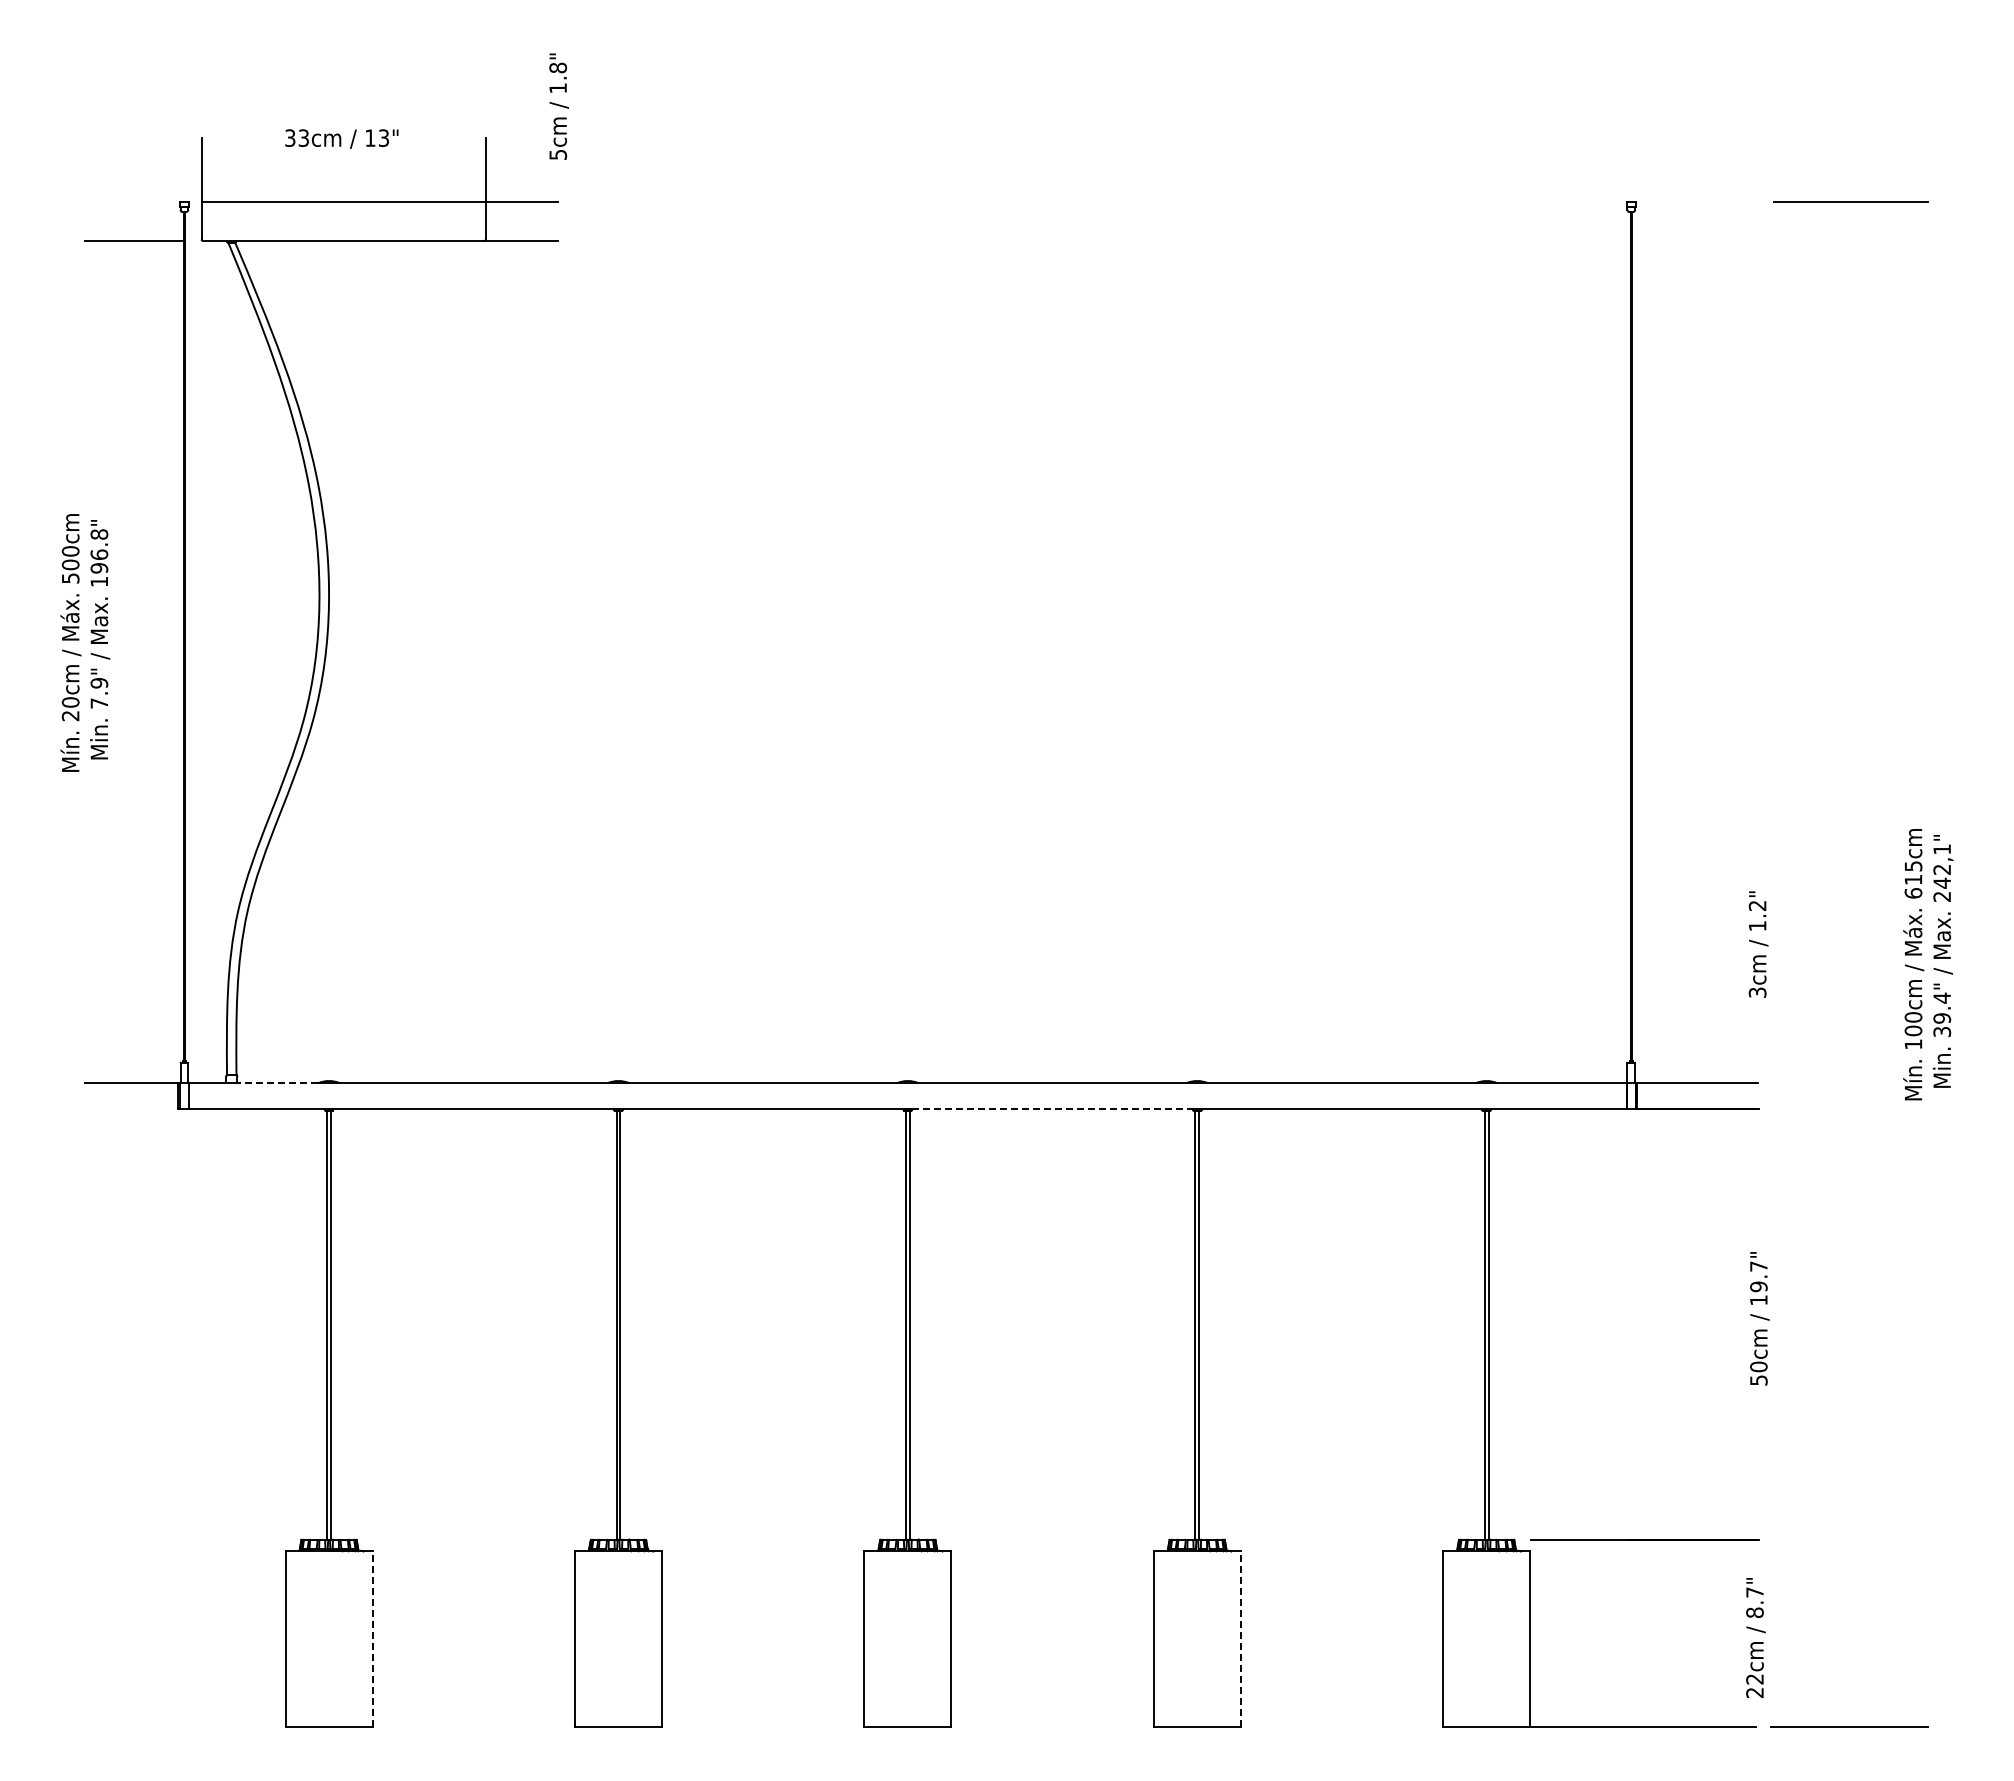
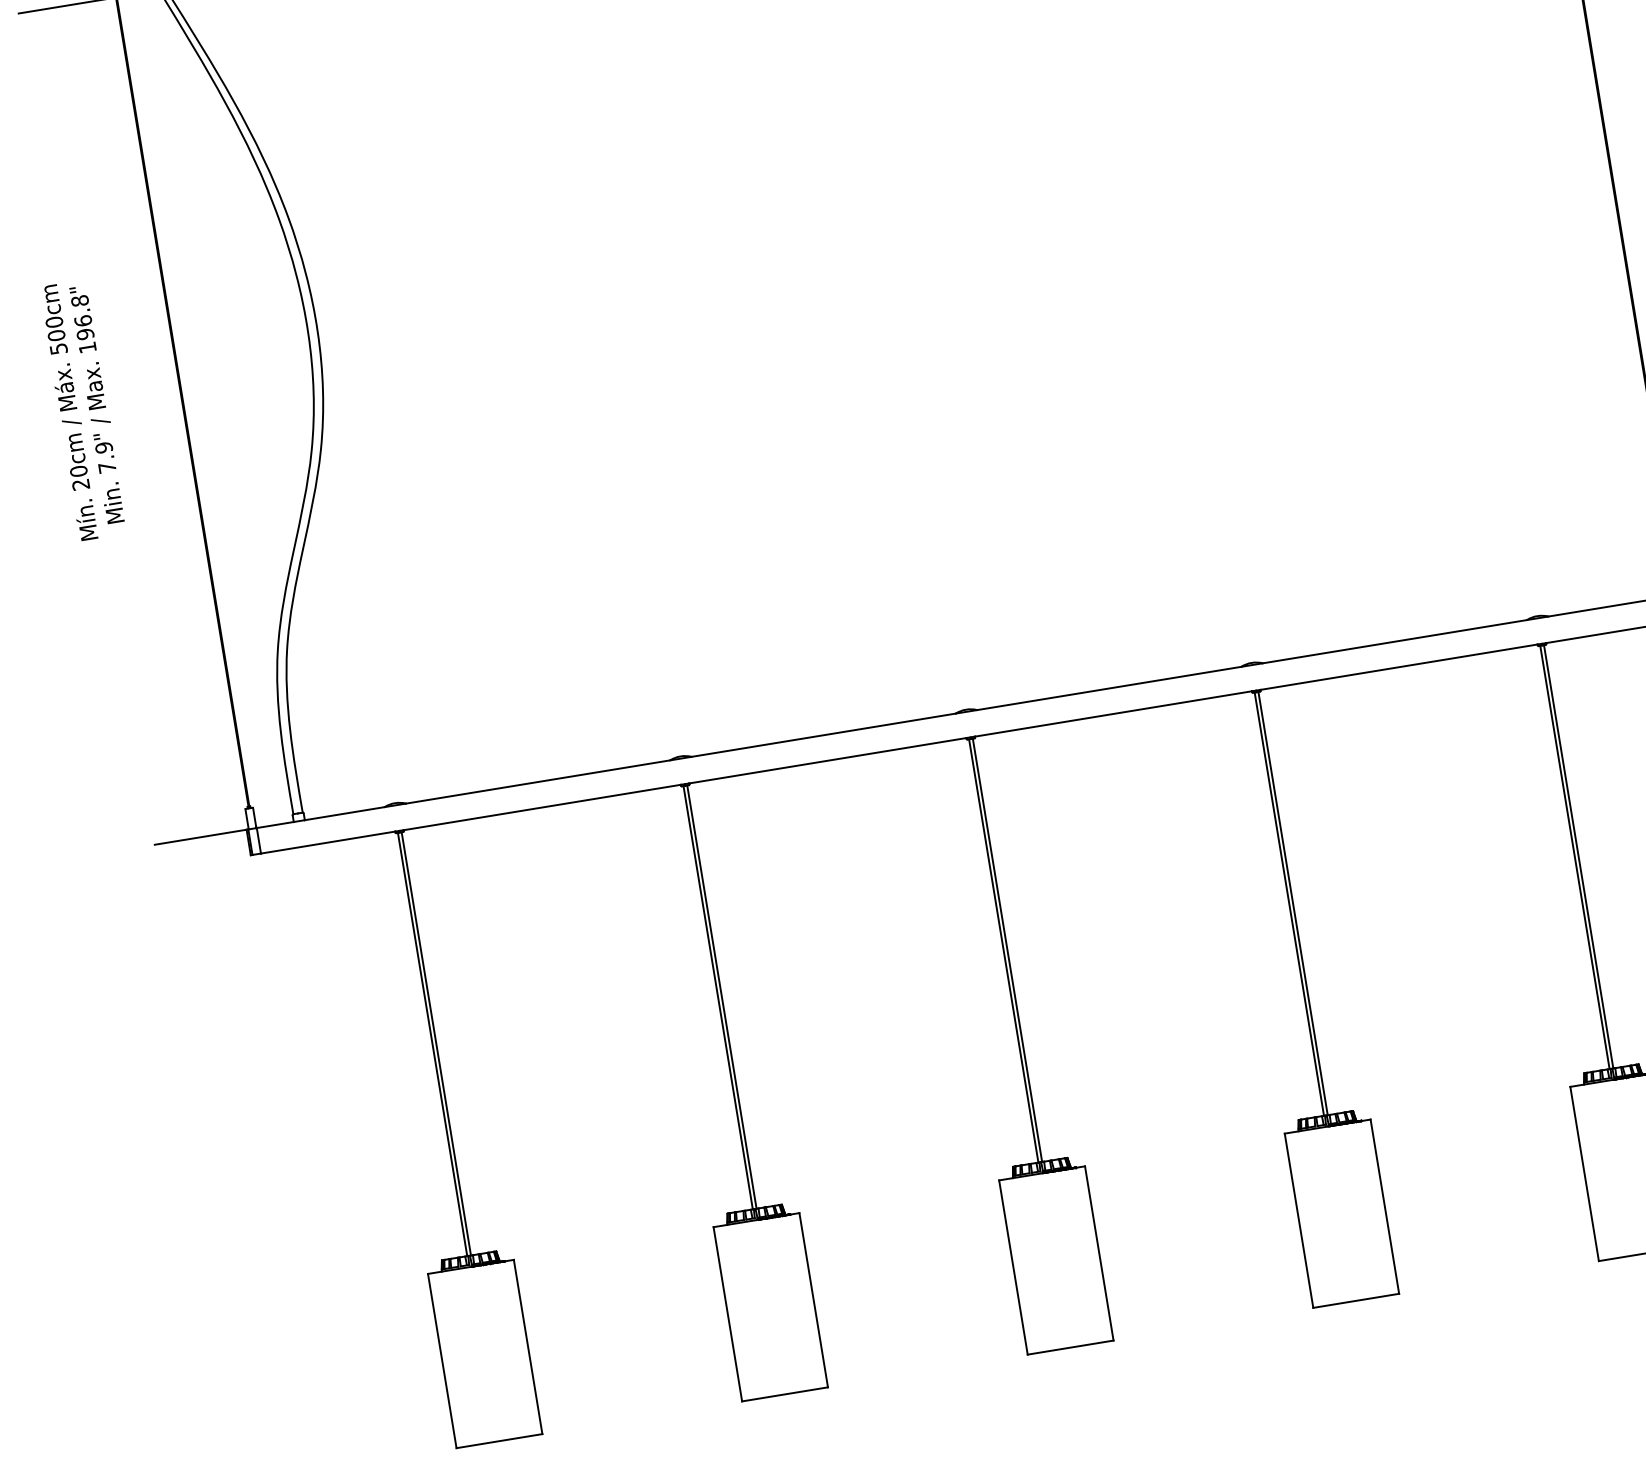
line: (277, 1083) -> (344, 813), dashed -> solid
line: (1053, 1109) -> (1114, 714), dashed -> solid
line: (372, 1638) -> (527, 1346), dashed -> solid
line: (1240, 1638) -> (1384, 1206), dashed -> solid

